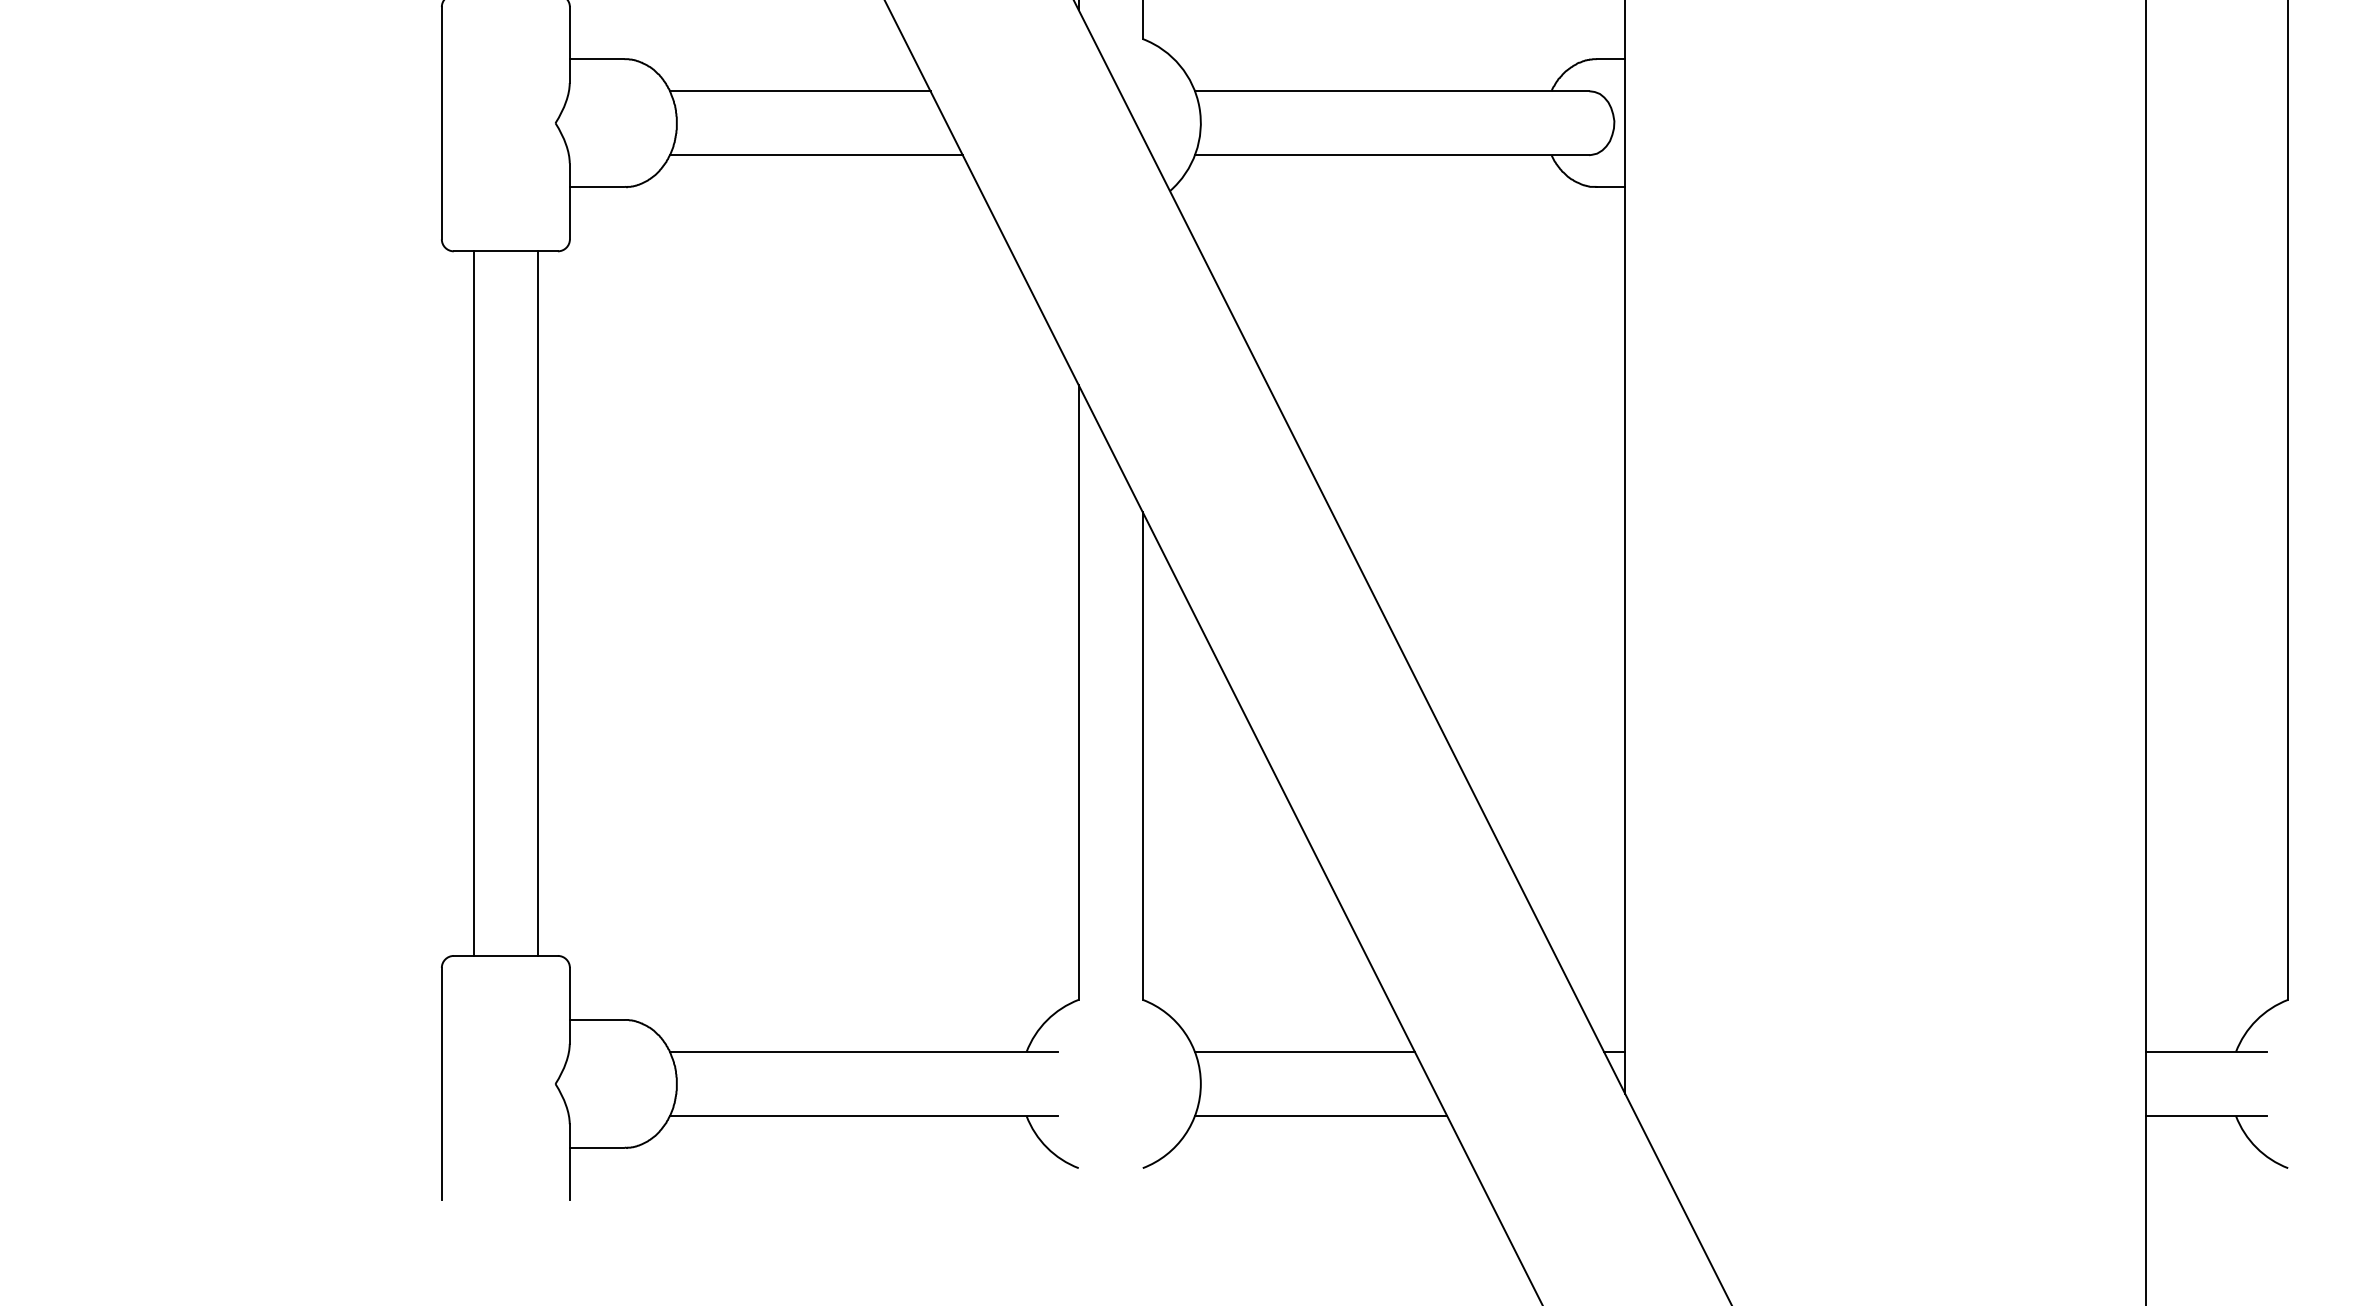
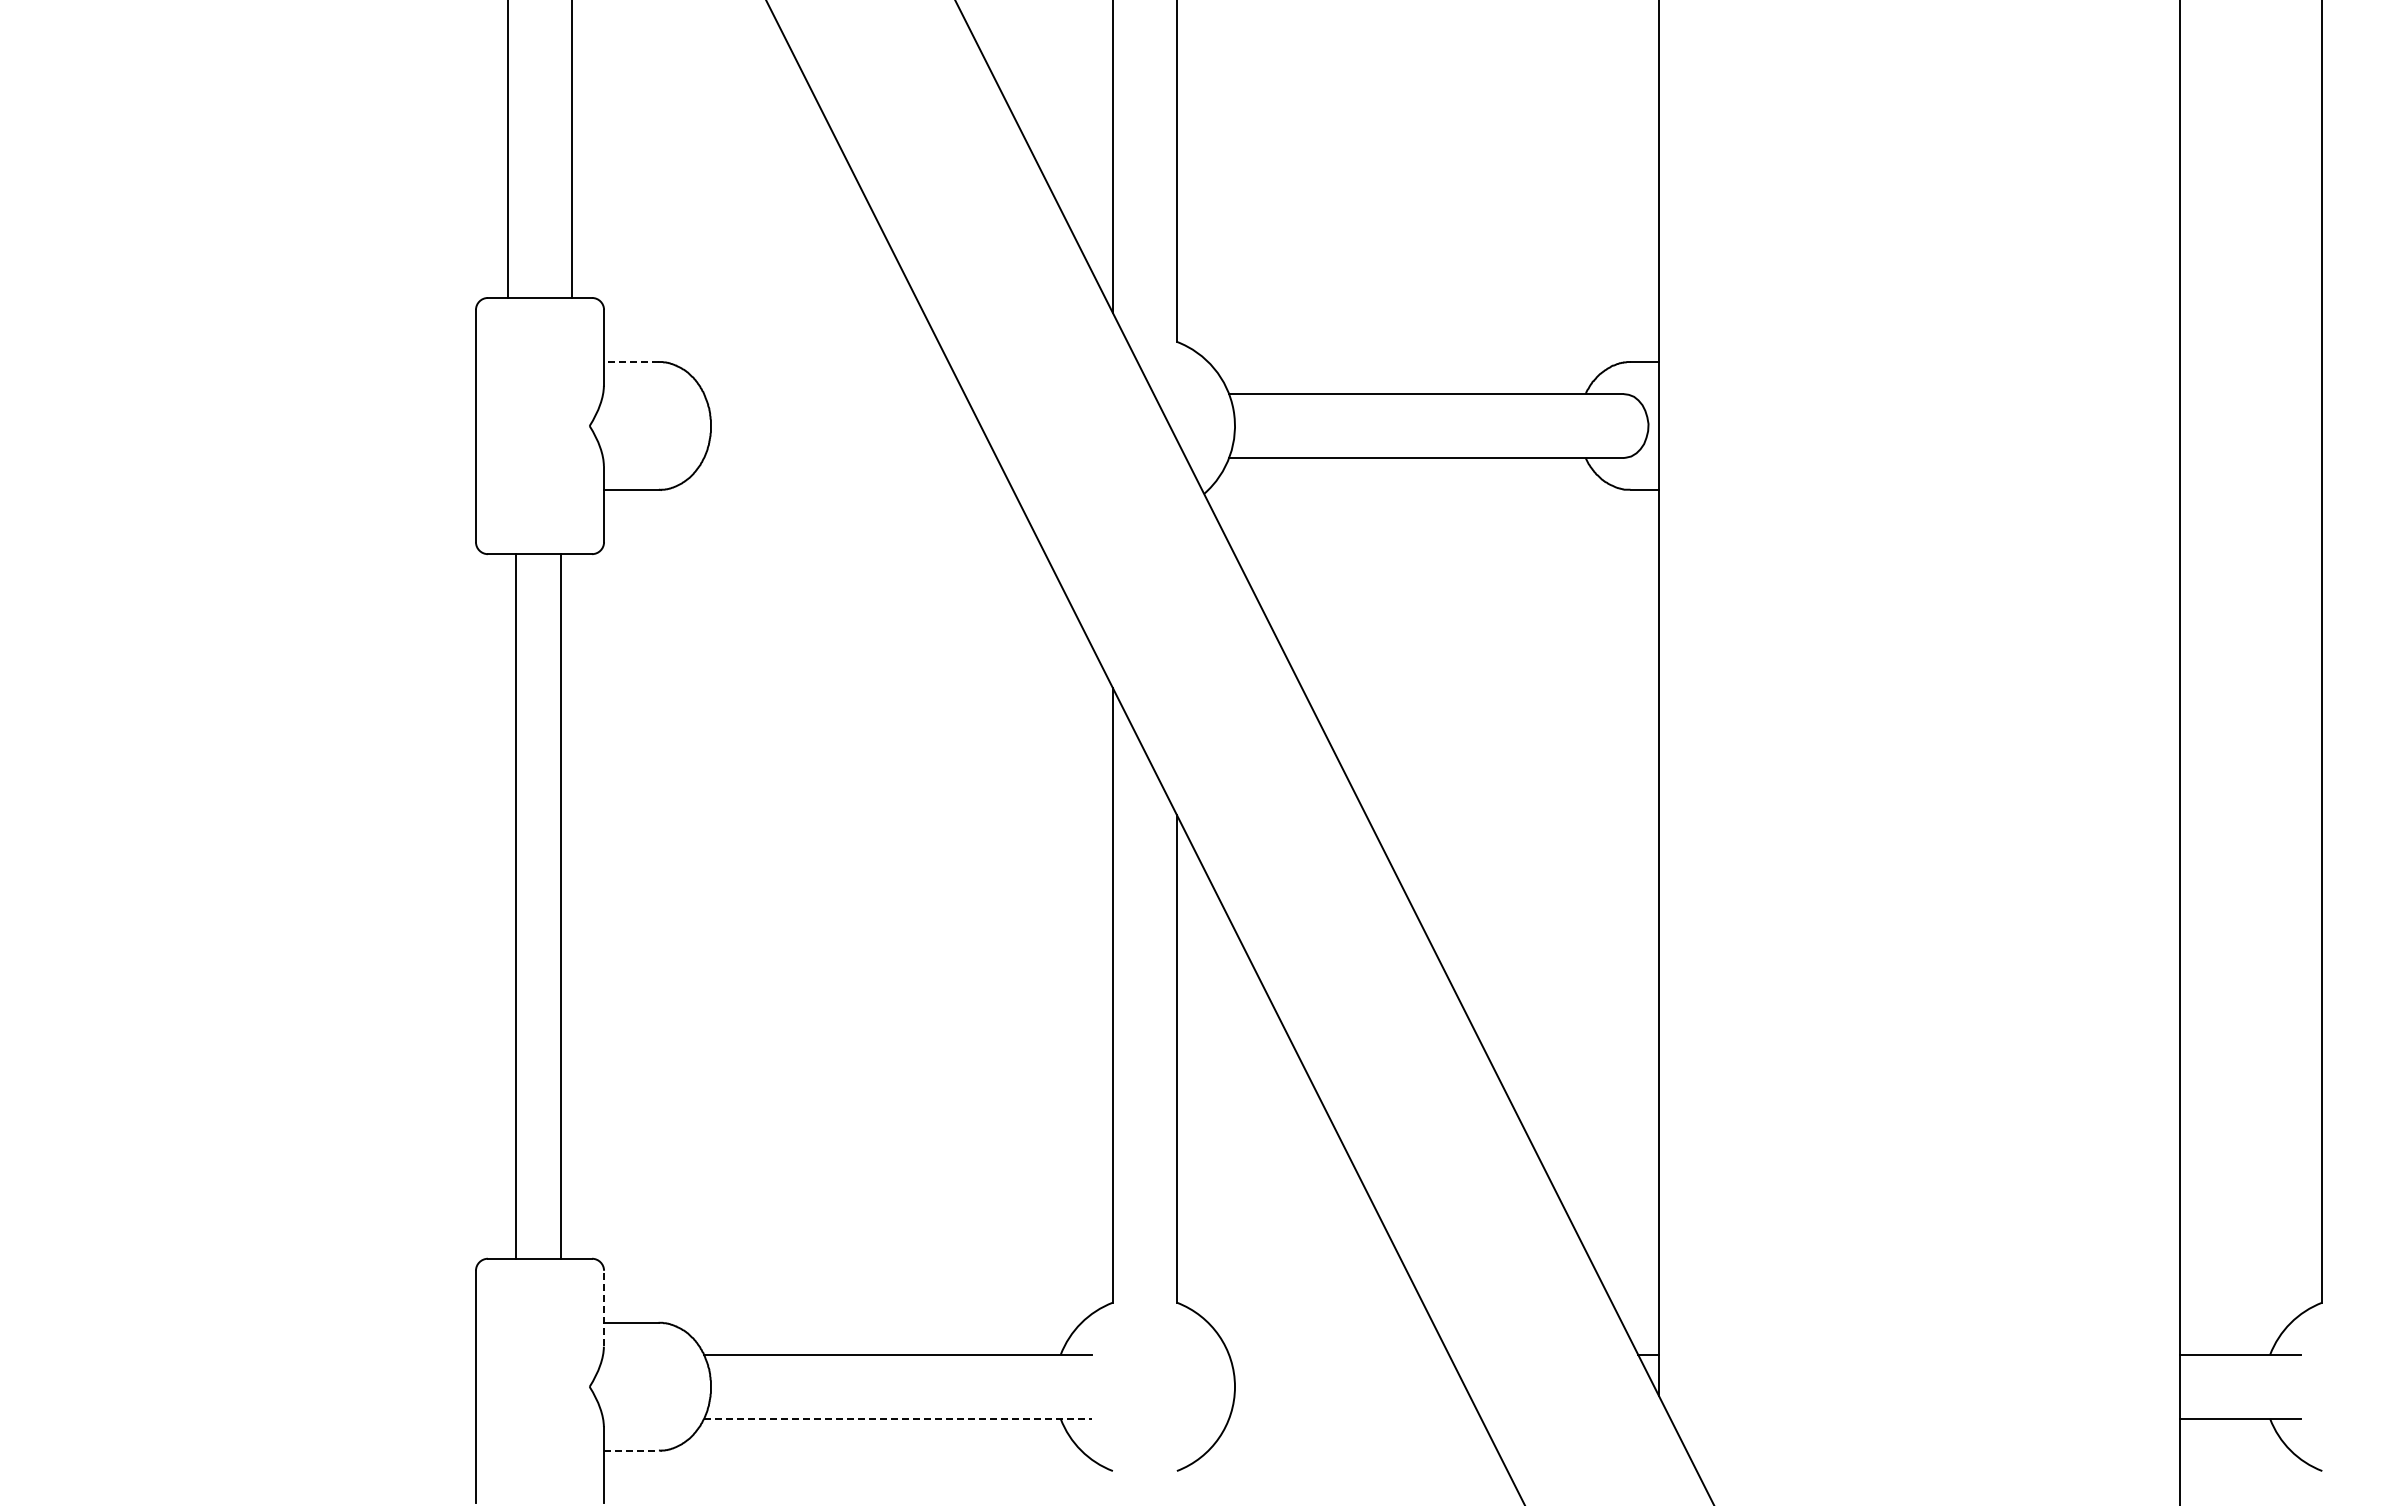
line: (596, 59) -> (630, 362), solid -> dashed
line: (799, 91) -> (833, 394), removed
line: (816, 155) -> (850, 458), removed
line: (473, 603) -> (560, 906), moved
line: (538, 603) -> (516, 906), moved
line: (570, 1005) -> (604, 1308), solid -> dashed
line: (1304, 1051) -> (1338, 1354), removed
line: (863, 1115) -> (897, 1418), solid -> dashed
line: (1320, 1115) -> (1354, 1418), removed
line: (597, 1147) -> (631, 1450), solid -> dashed

